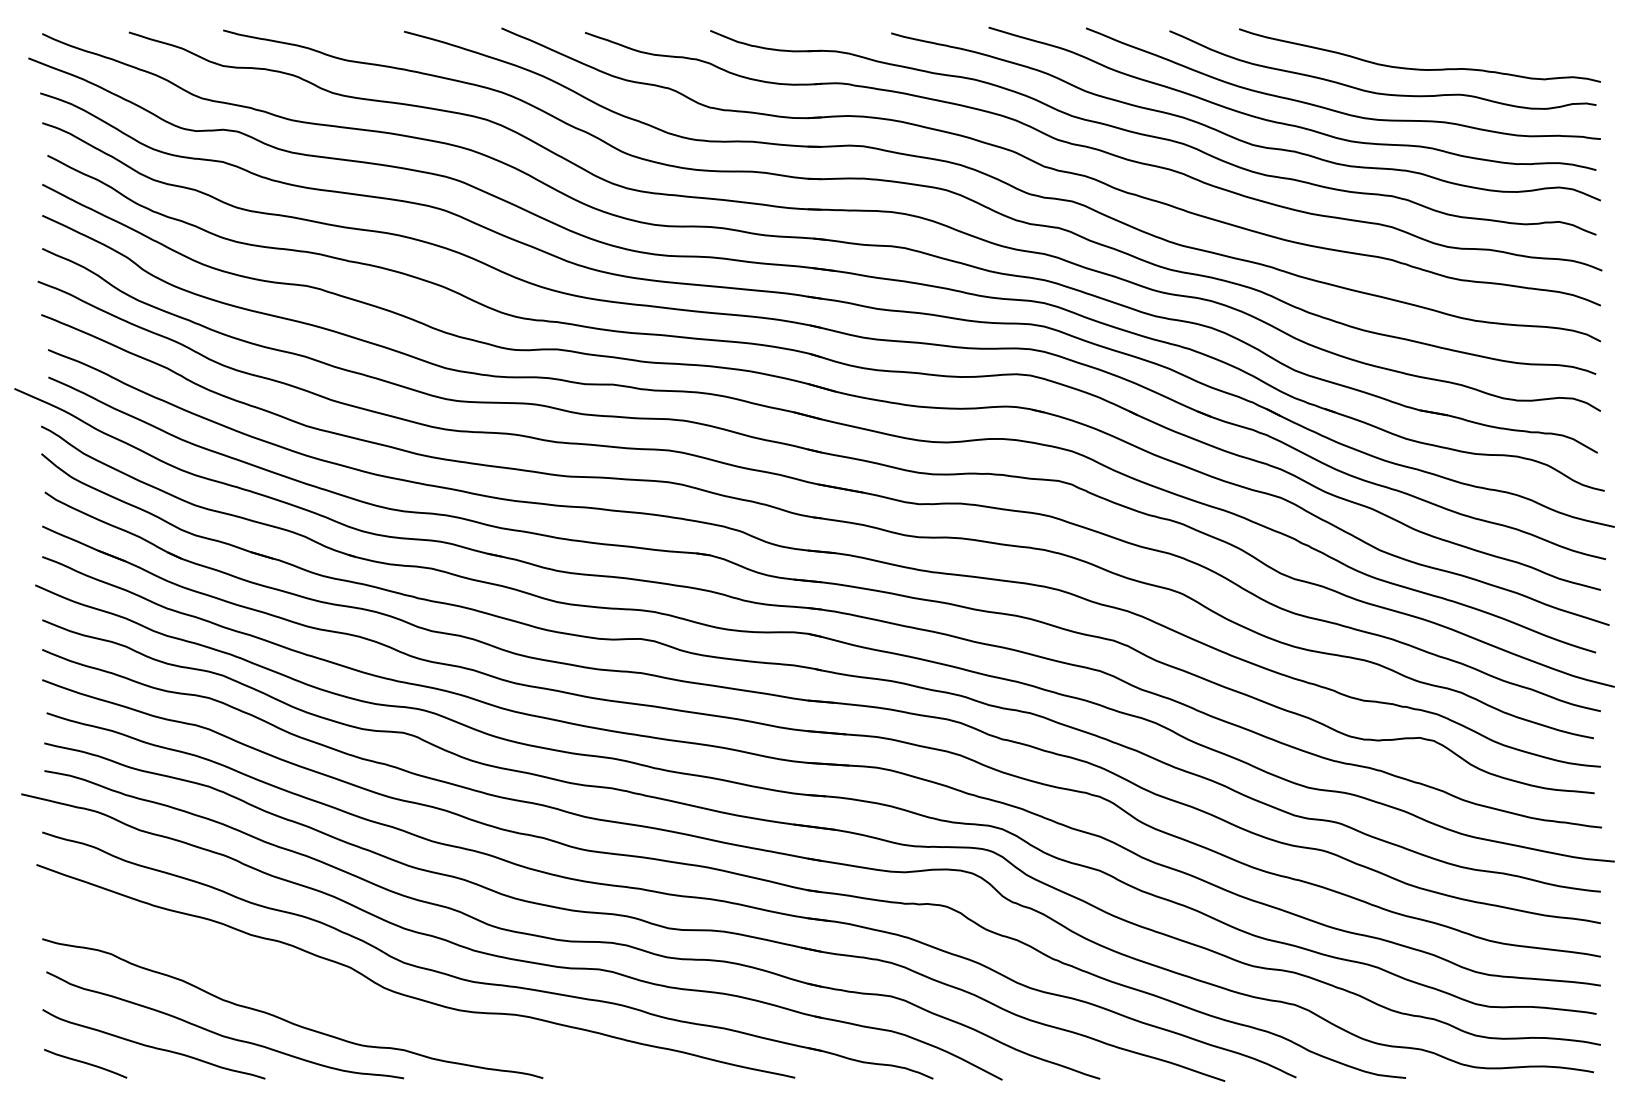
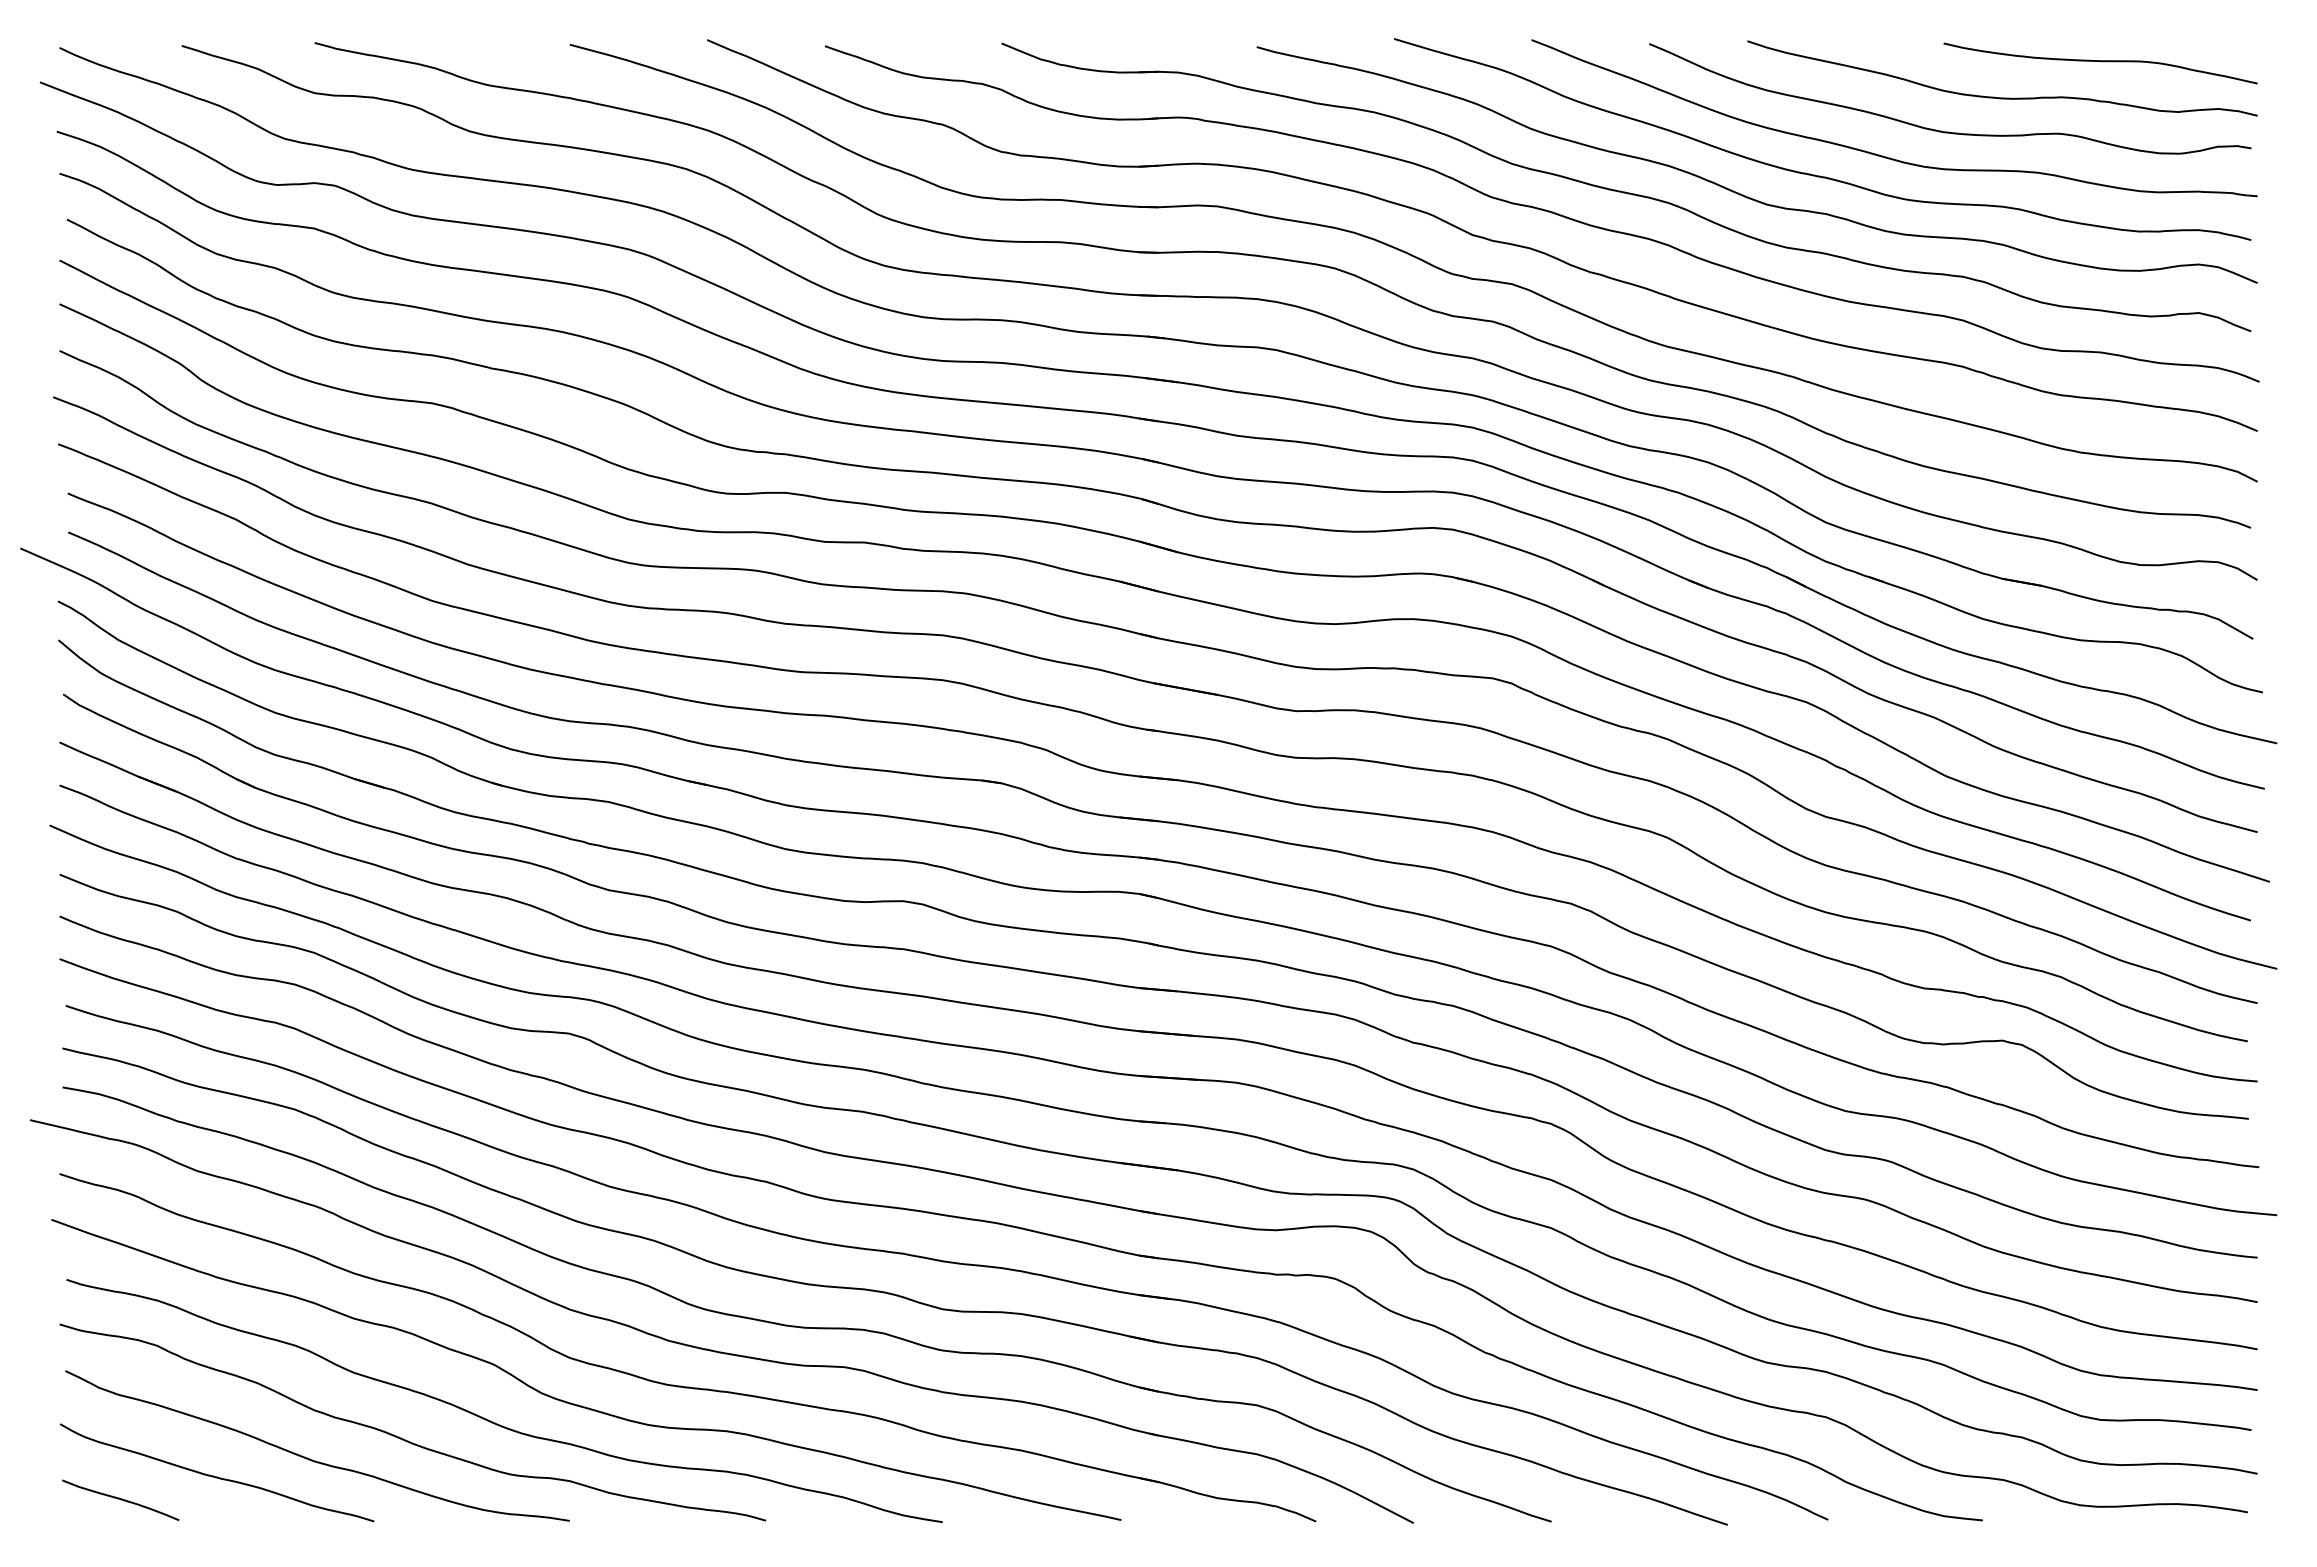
curve: (1489, 44) -> (2100, 62), added
curve: (351, 1008) -> (495, 1422), added

